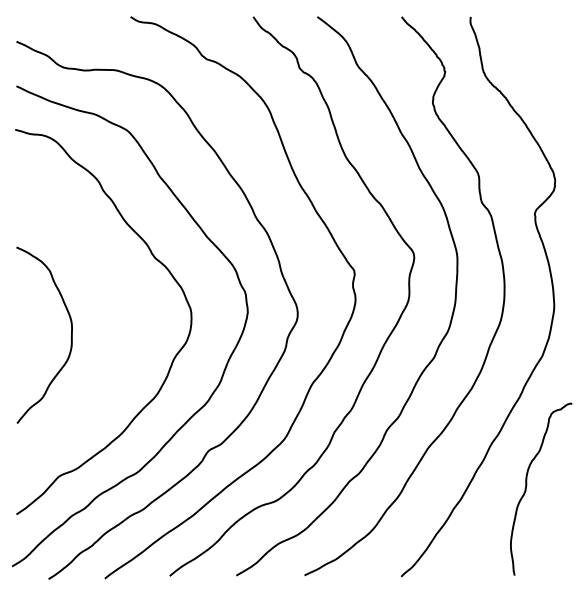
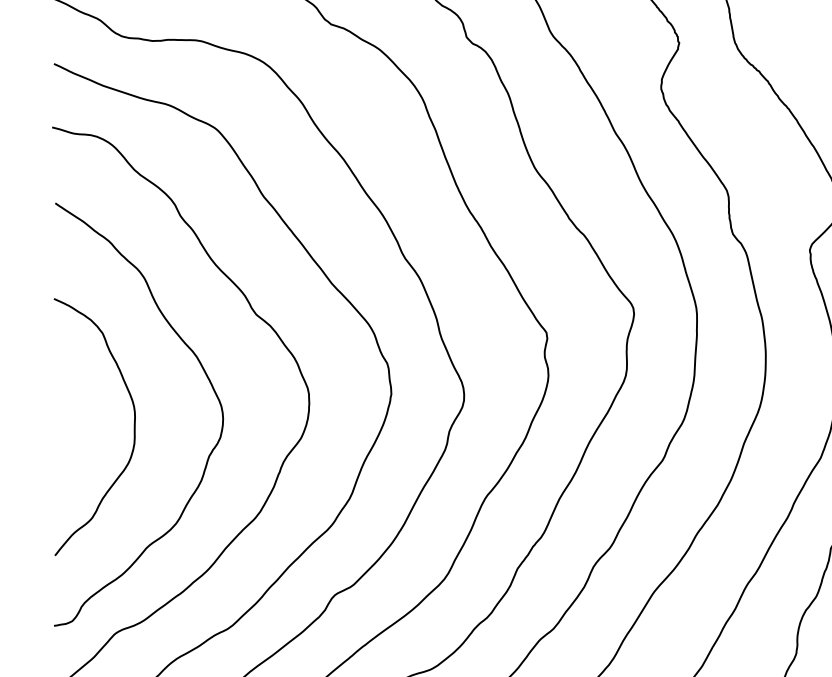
curve: (121, 302) -> (207, 379), added

